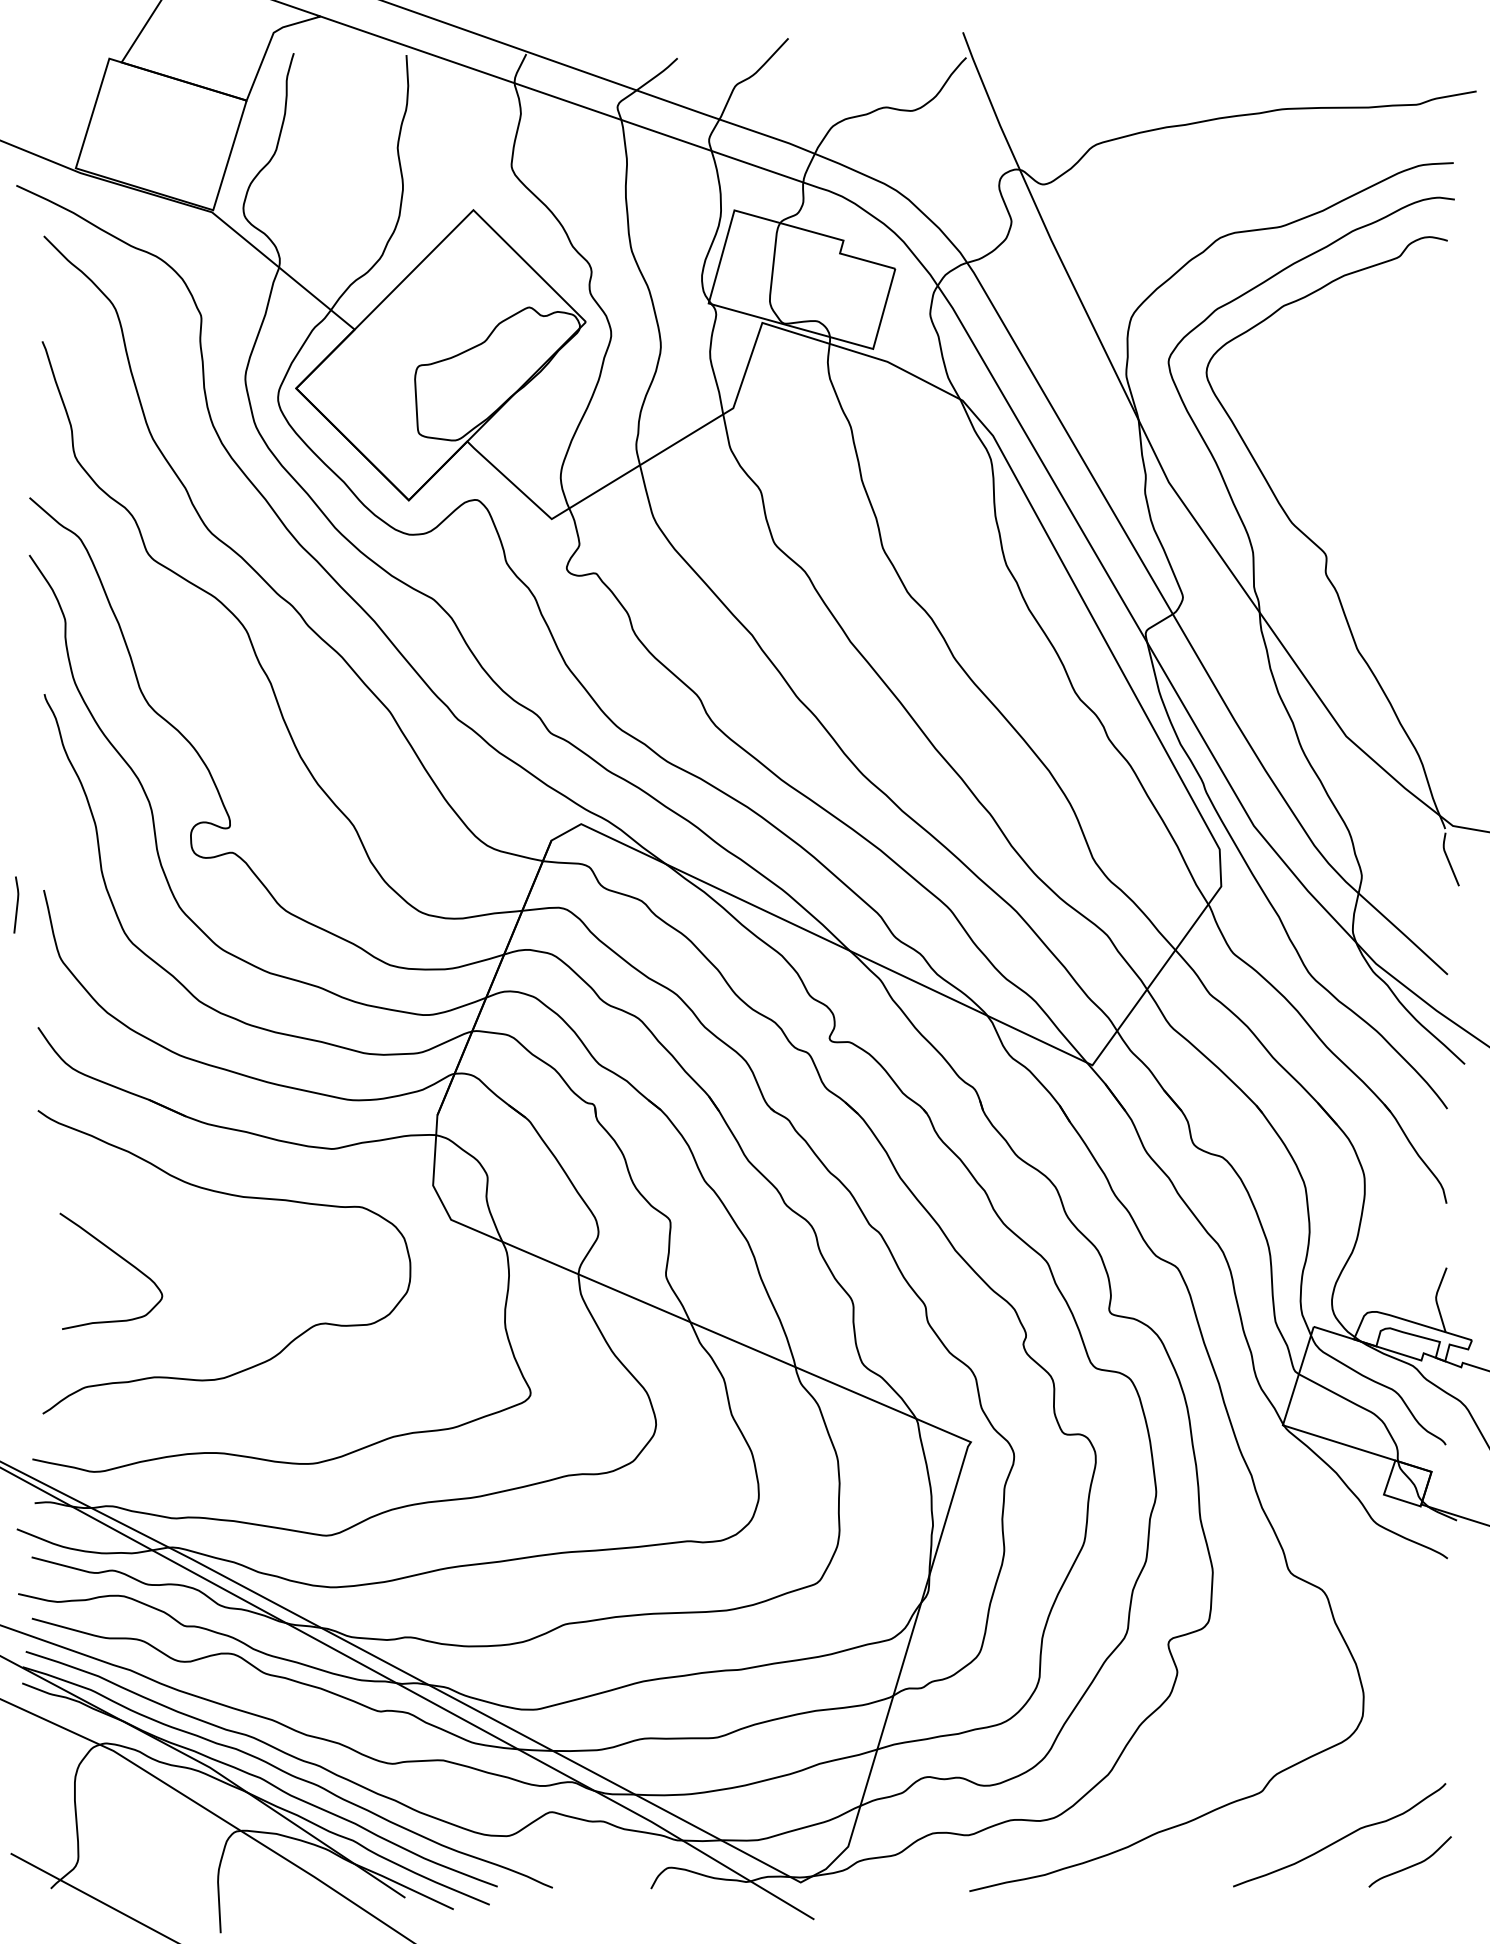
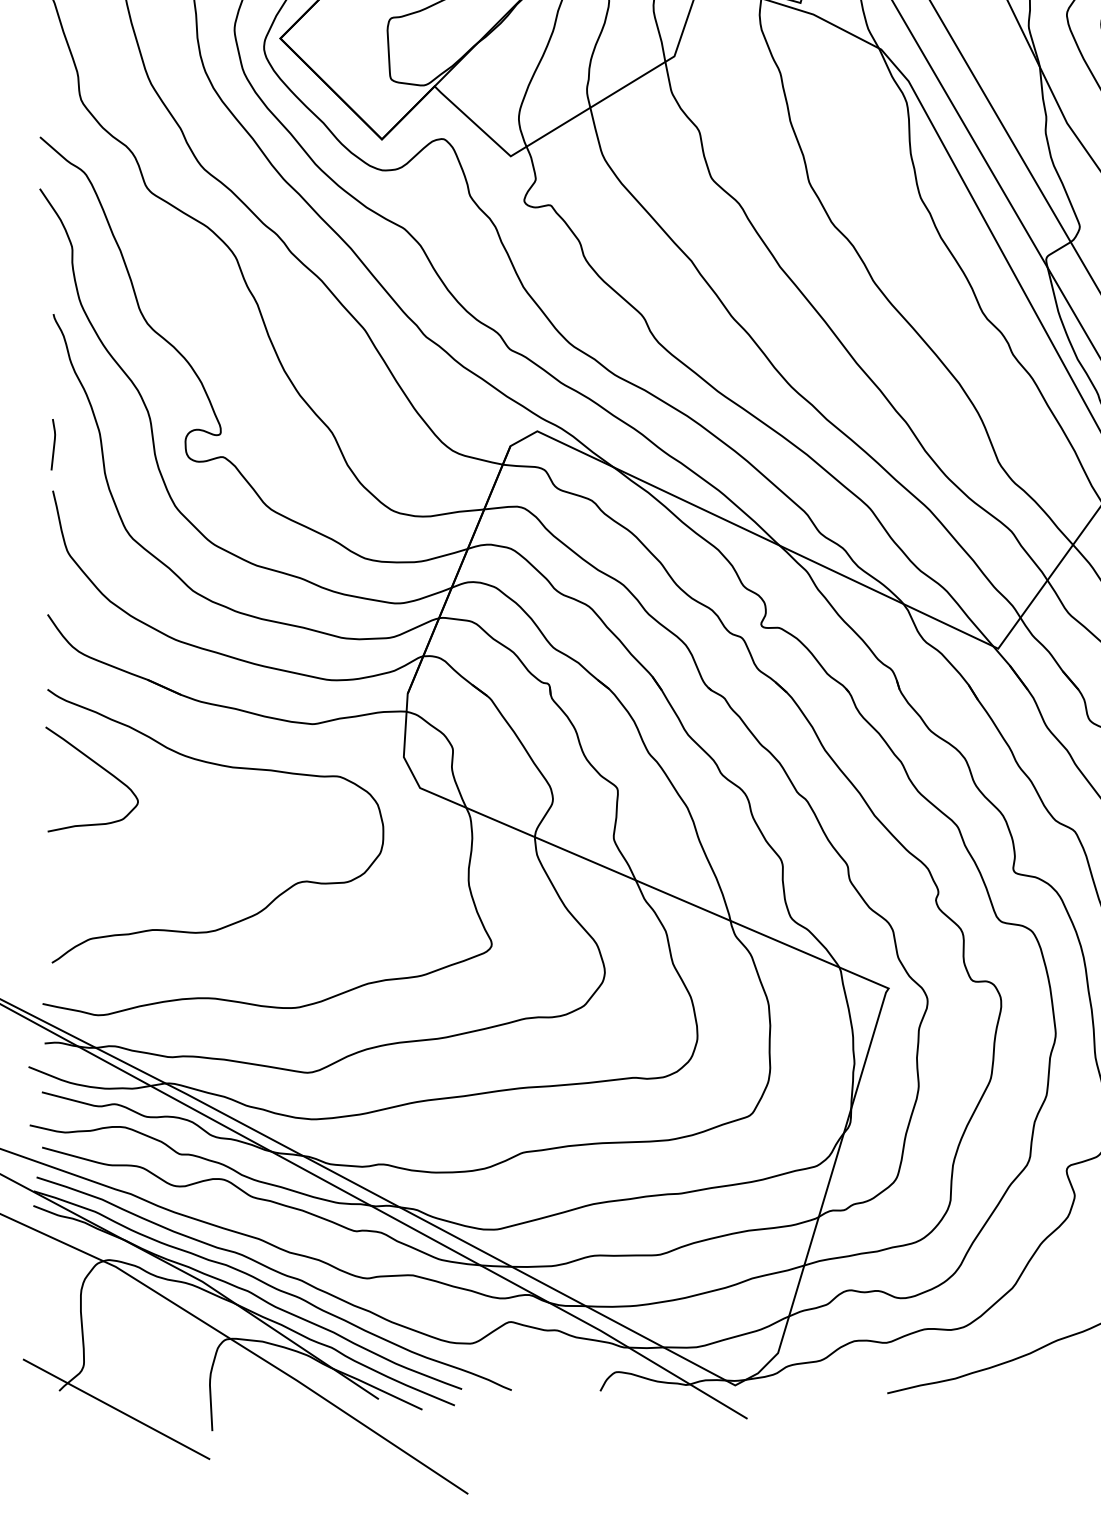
line: (16, 904) -> (53, 444), moved
curve: (119, 1257) -> (99, 767), moved

